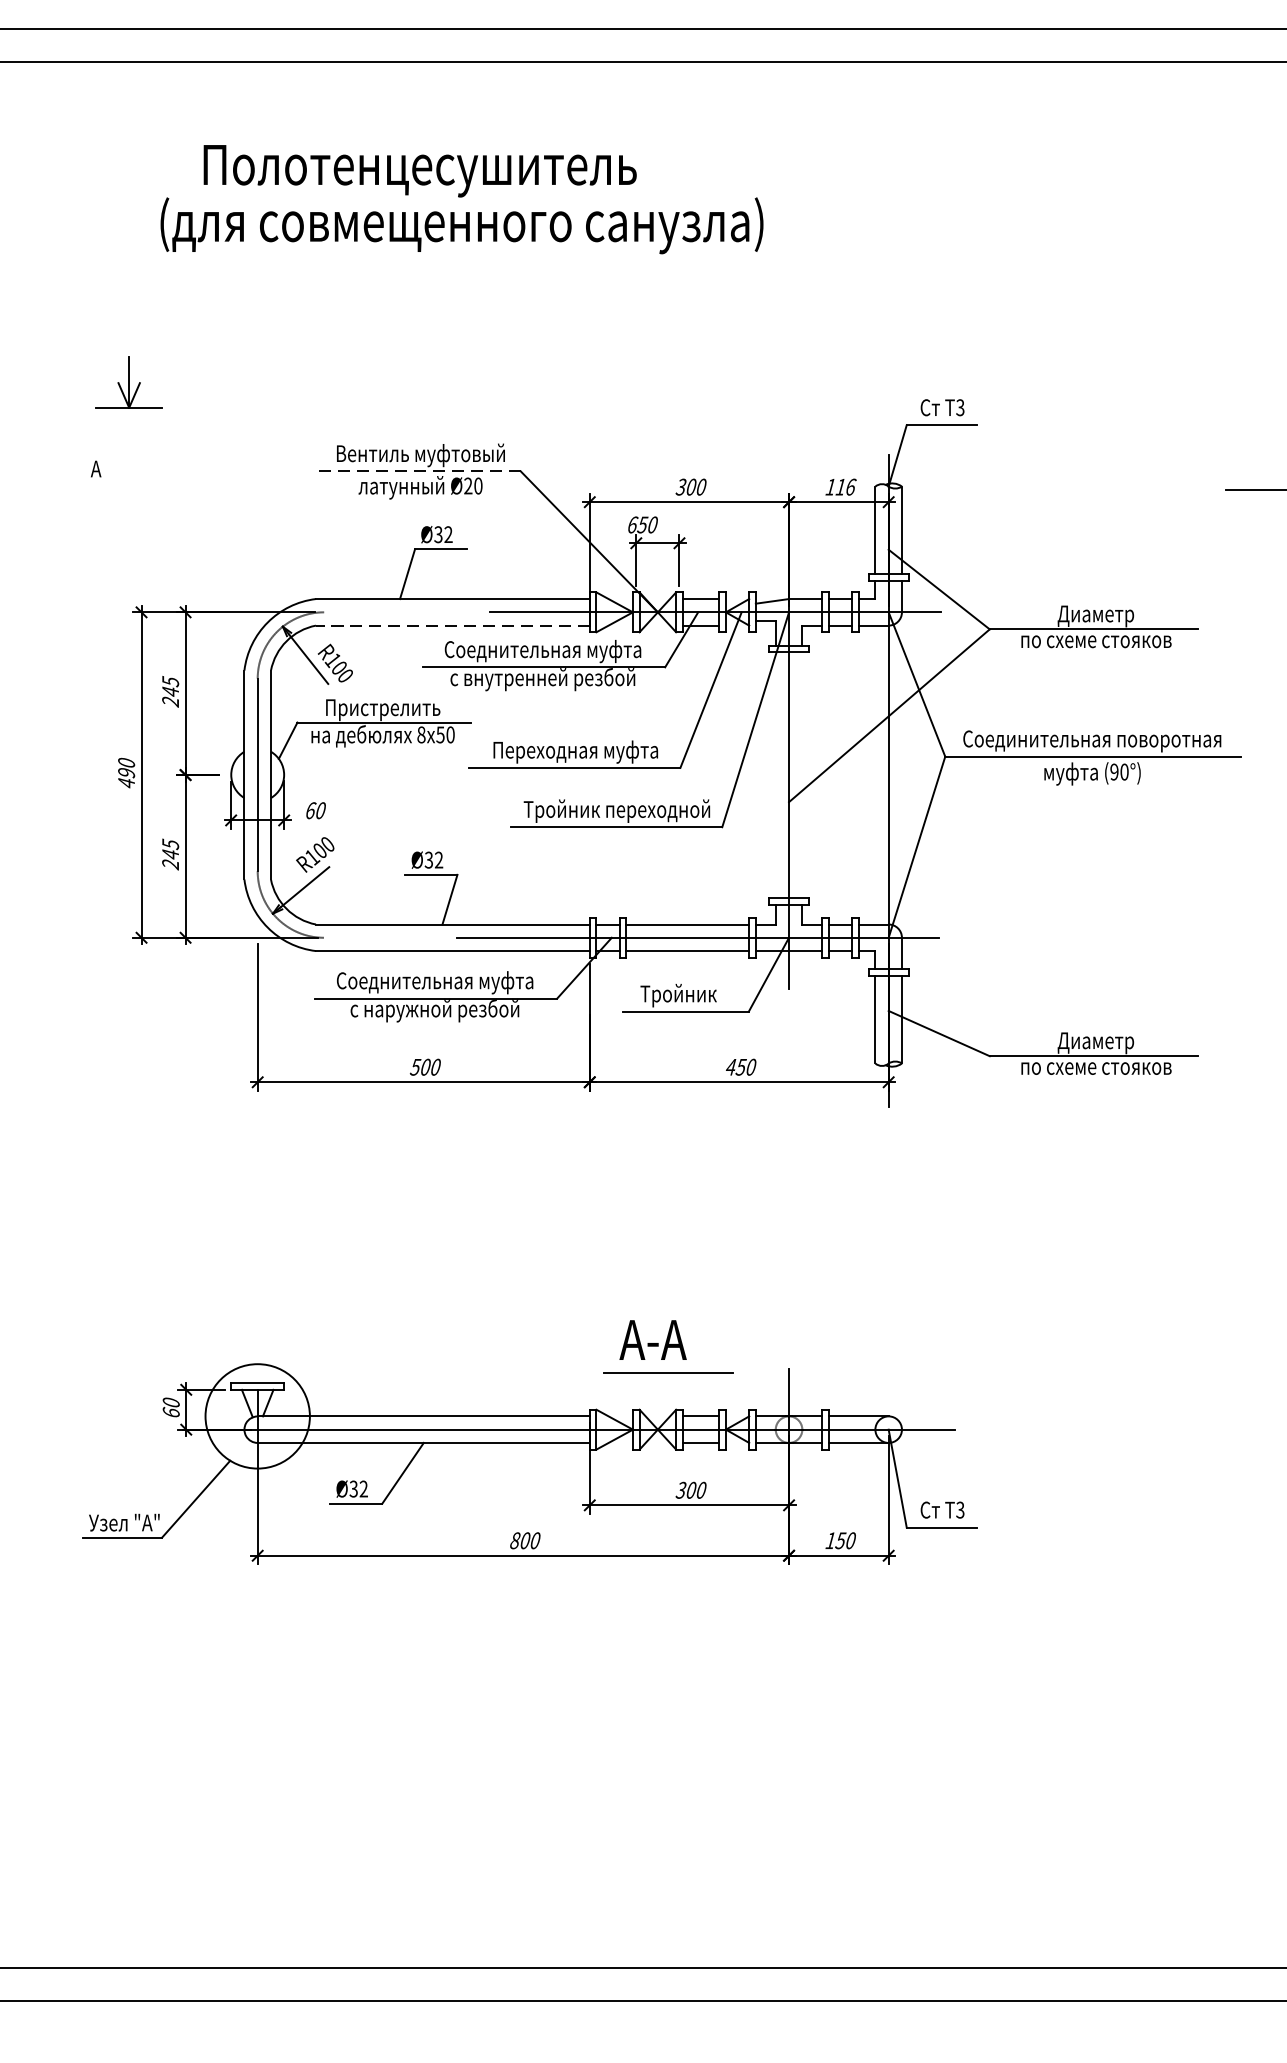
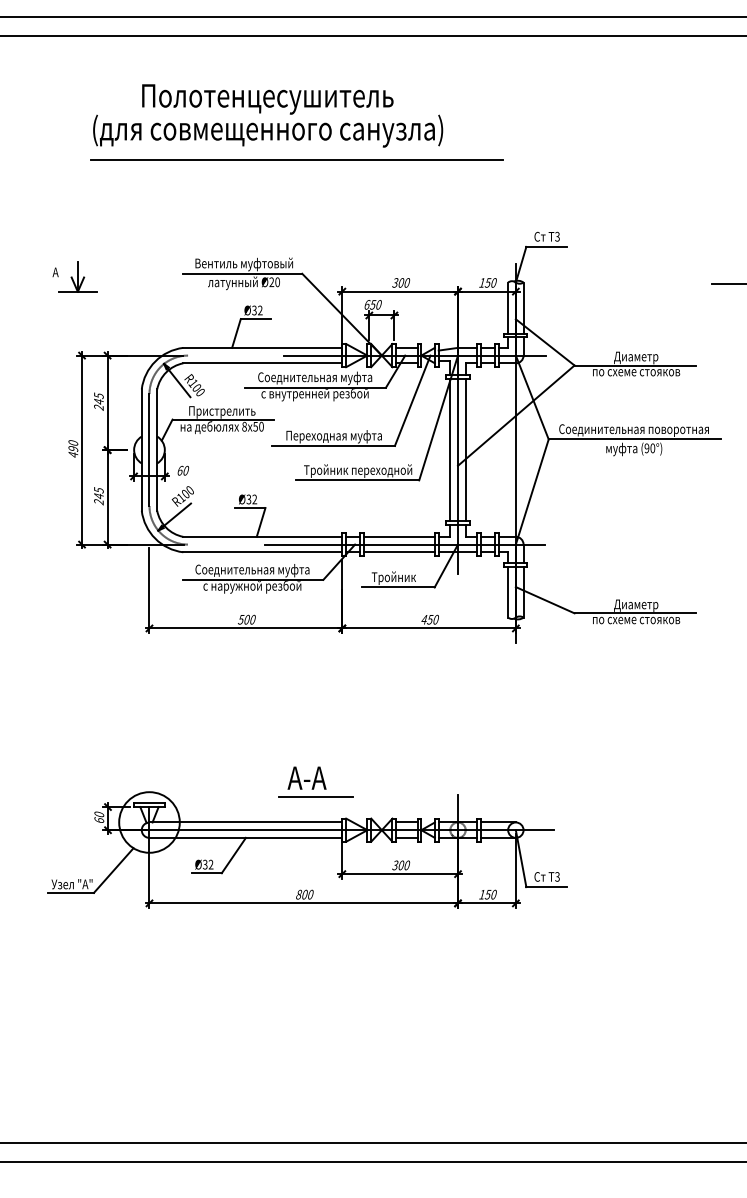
text: (419, 171) -> (267, 99), moved
line: (510, 274) -> (296, 159), added
part: (128, 381) -> (77, 276), moved
line: (417, 470) -> (242, 273), dashed -> solid
text: (844, 486) -> (490, 282), 116 -> 150
line: (452, 625) -> (262, 363), dashed -> solid
line: (776, 774) -> (450, 449), added
line: (801, 774) -> (465, 449), added
part: (667, 1345) -> (315, 781), moved

